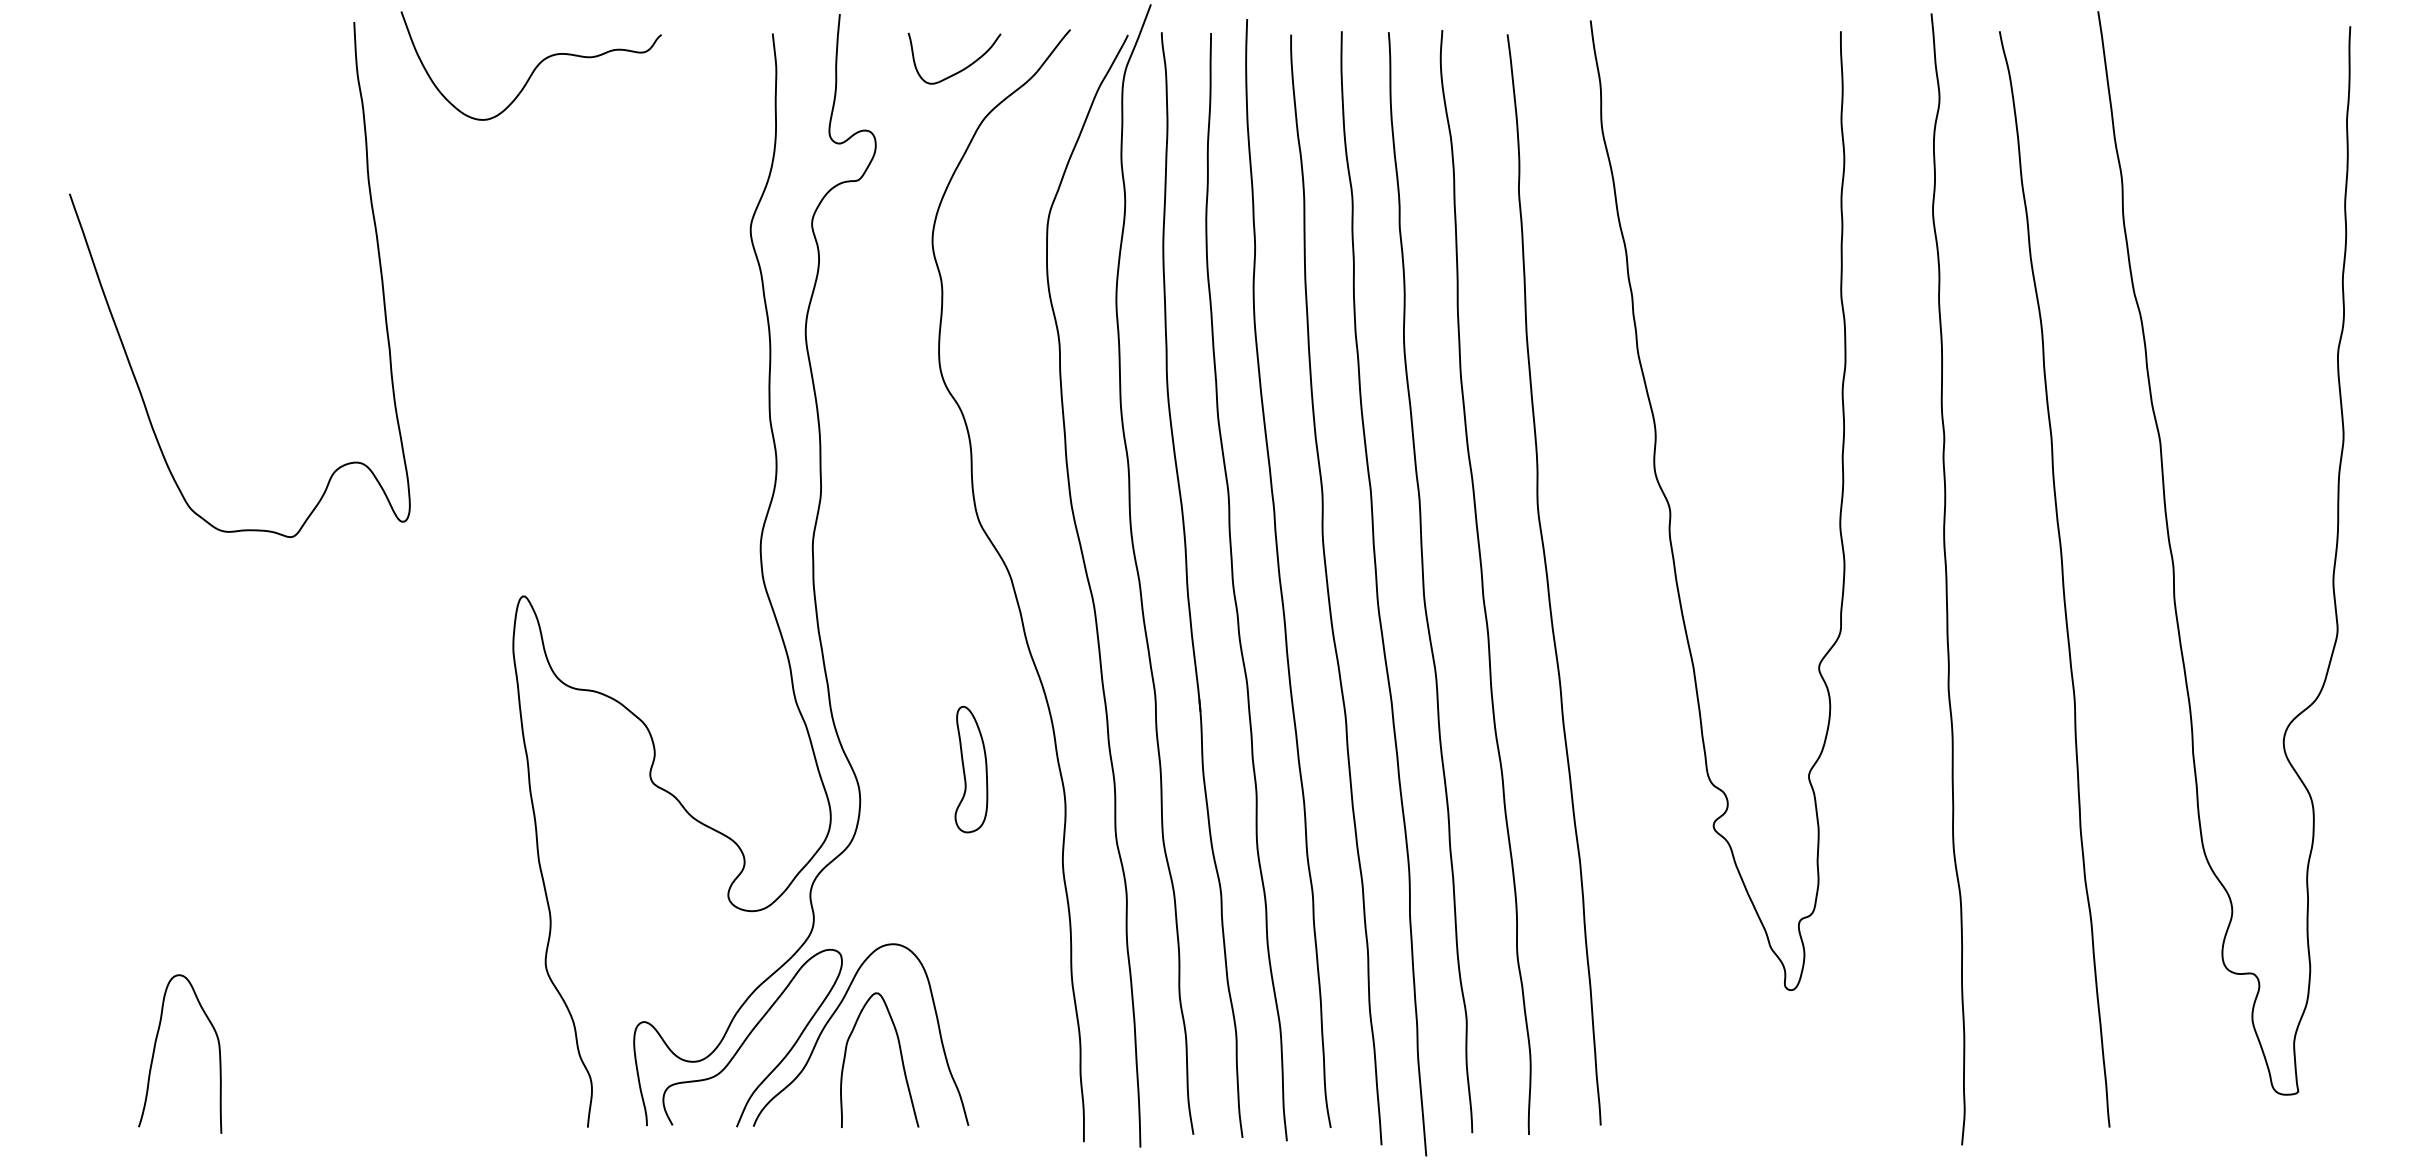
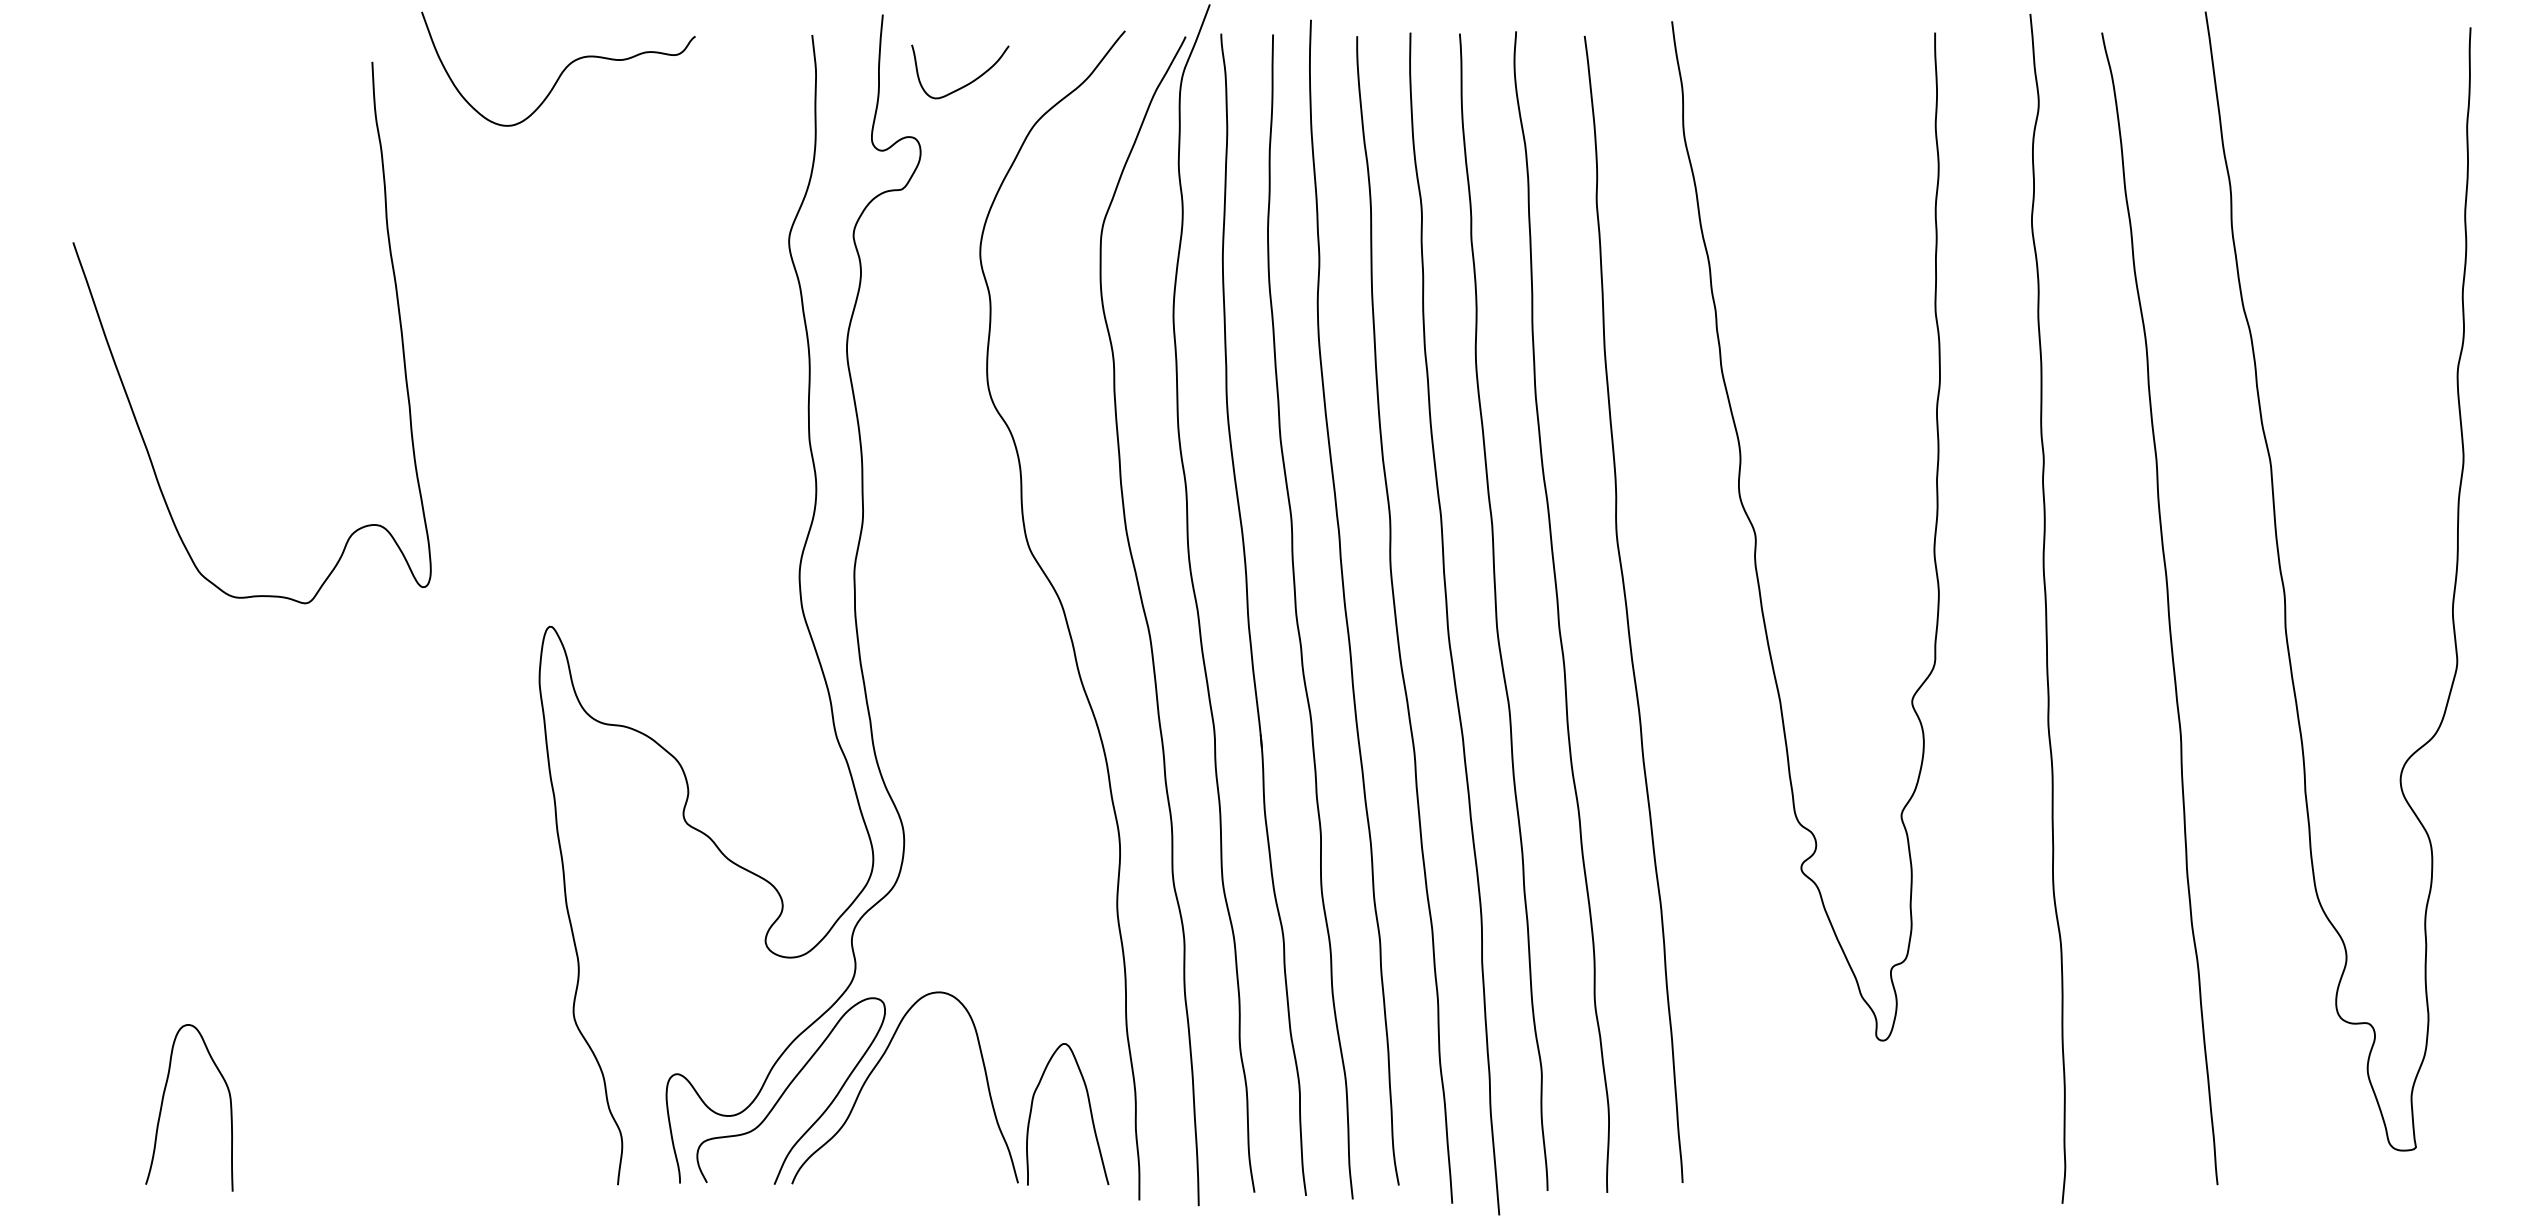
curve: (959, 70) -> (965, 84), moved
curve: (116, 324) -> (122, 379), moved
part: (971, 769) -> (1021, 808), removed
curve: (900, 1056) -> (1089, 1110), moved

